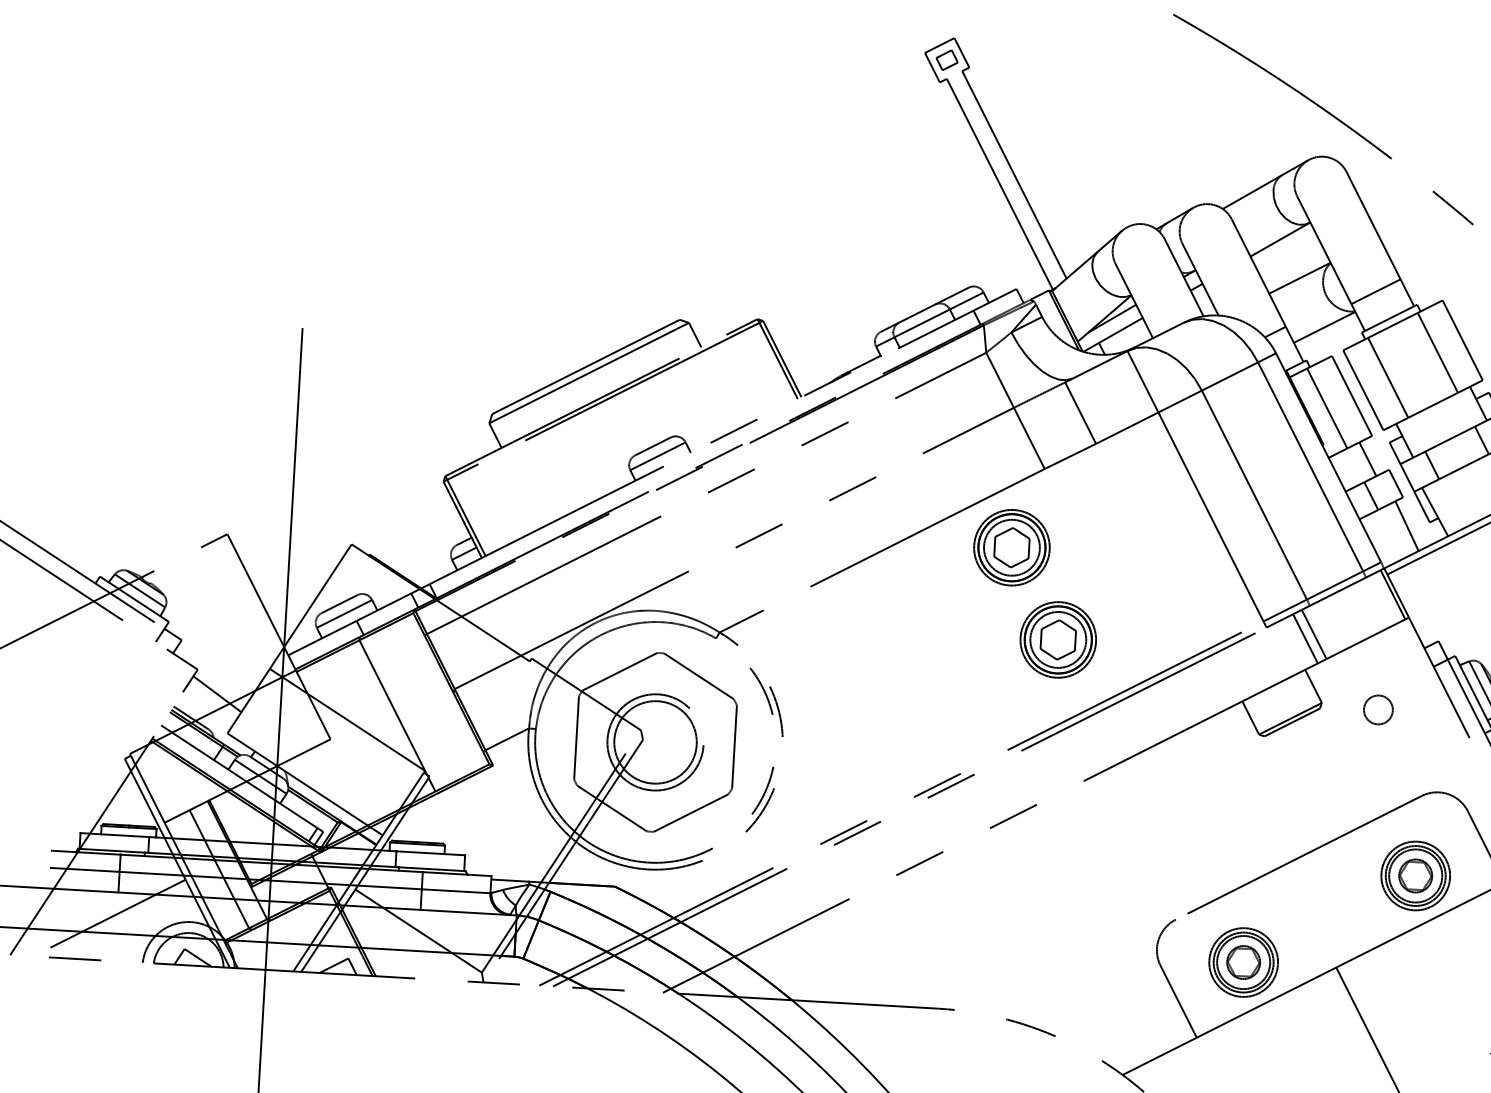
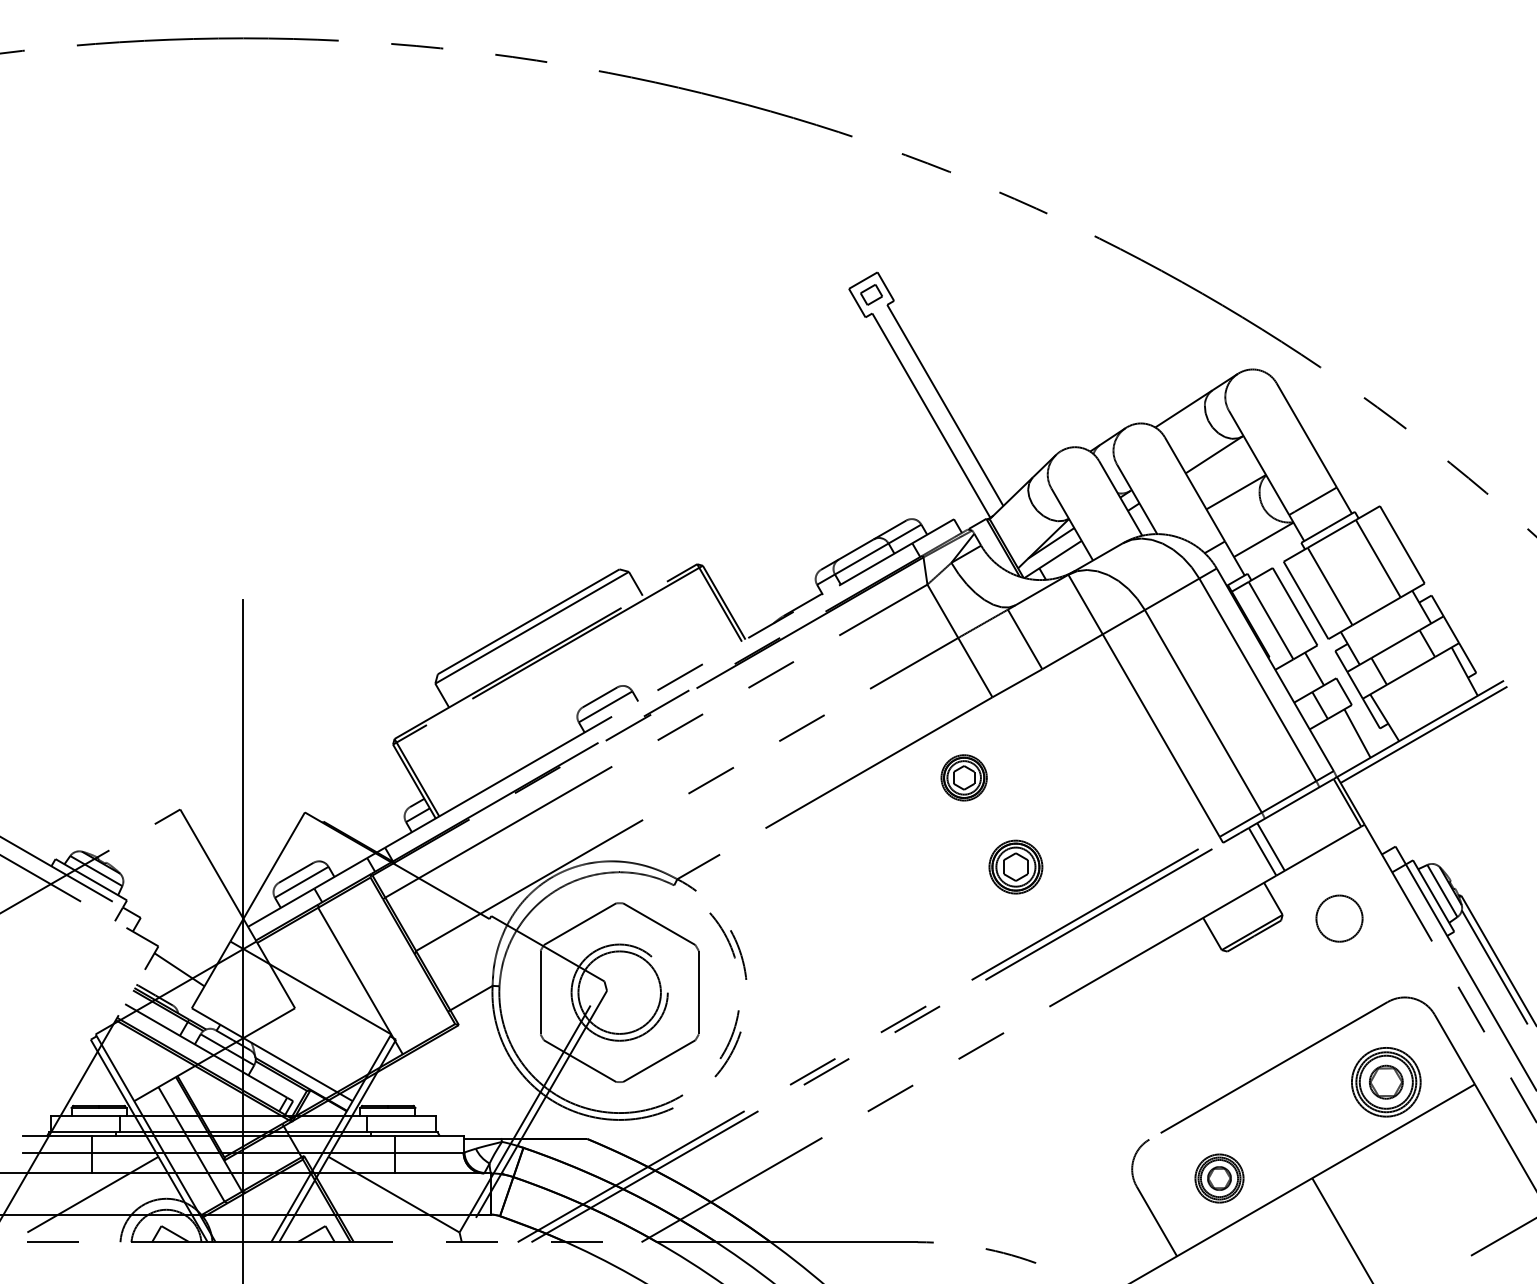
part: (1011, 547) -> (963, 777), size x0.6
part: (1057, 639) -> (1015, 866), size x0.7
circle: (1378, 709) -> (1339, 918), size x1.6
part: (1243, 962) -> (1219, 1178), size x0.7

